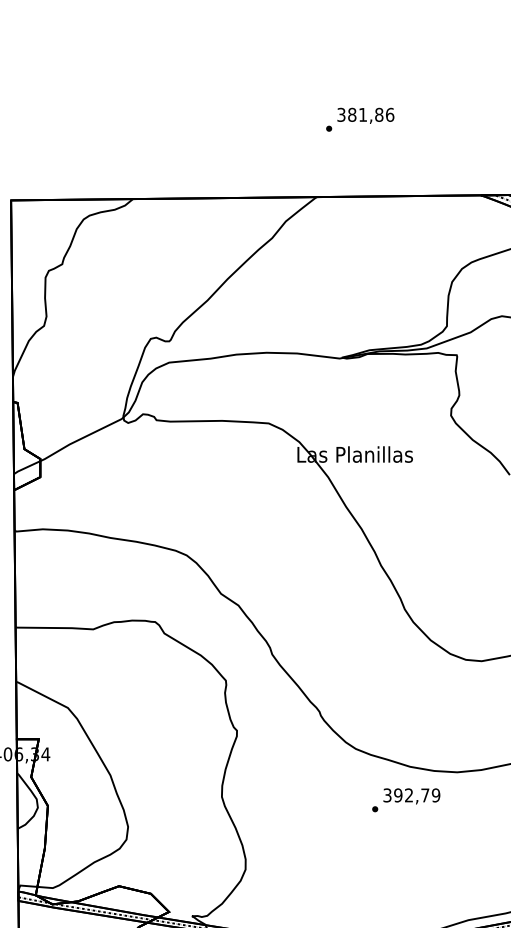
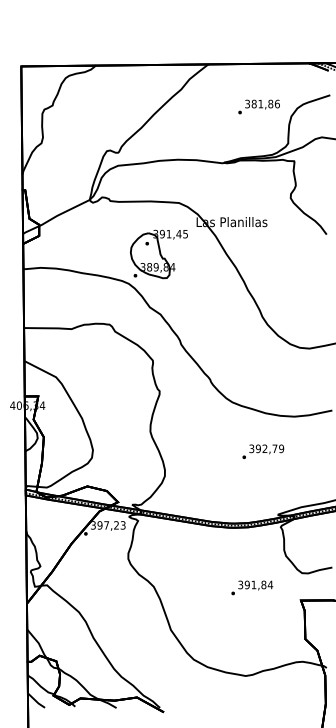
text: (359, 118) -> (258, 106), moved
part: (235, 507) -> (158, 254), added
text: (406, 799) -> (263, 451), moved

